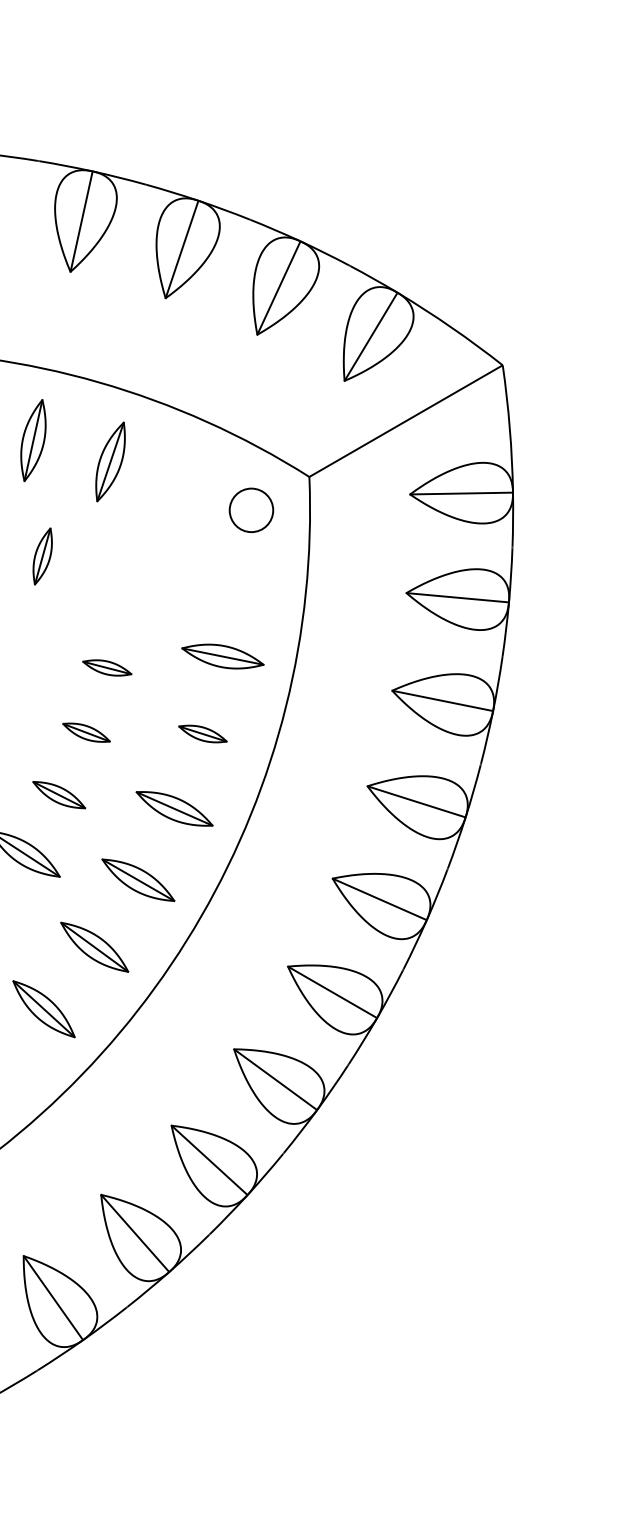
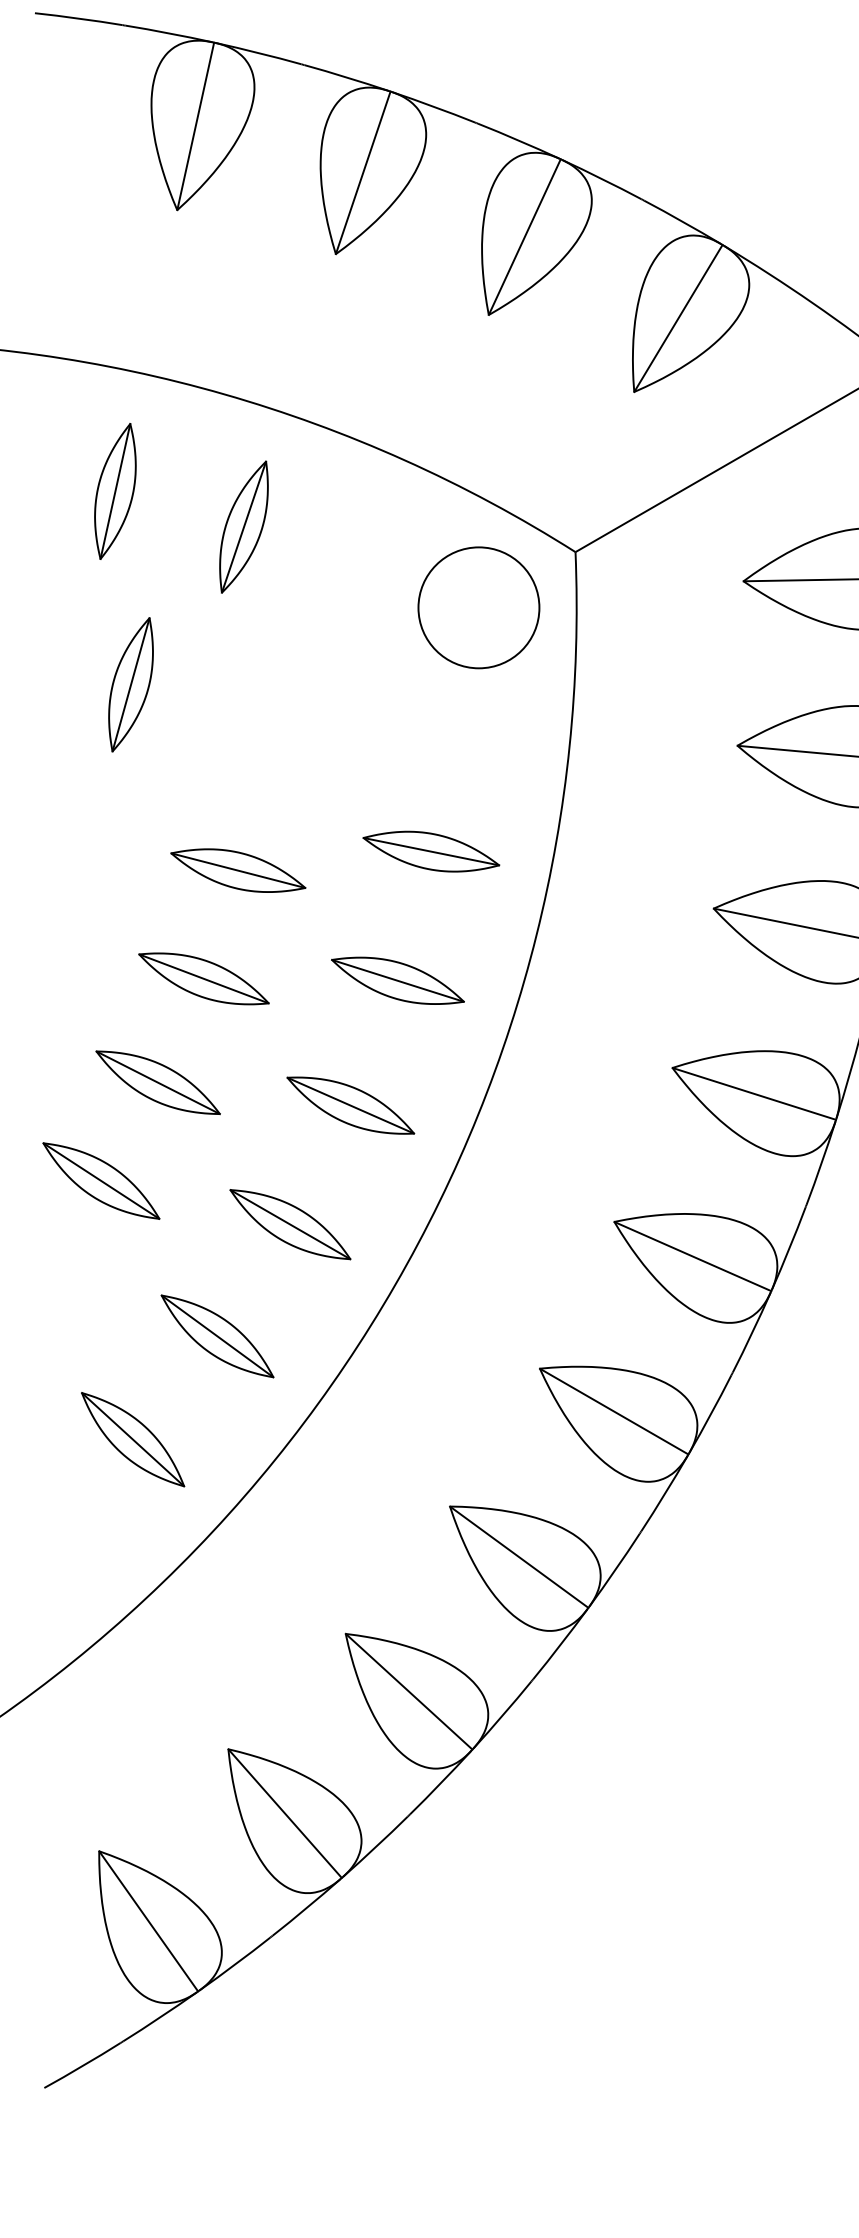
circle: (251, 510) -> (478, 608), size x1.67
part: (42, 556) -> (130, 684), size x1.43
part: (107, 667) -> (238, 869), size x1.67
part: (86, 732) -> (203, 978), size x1.67
part: (202, 733) -> (397, 979), size x1.67
part: (59, 794) -> (158, 1081), size x1.43

